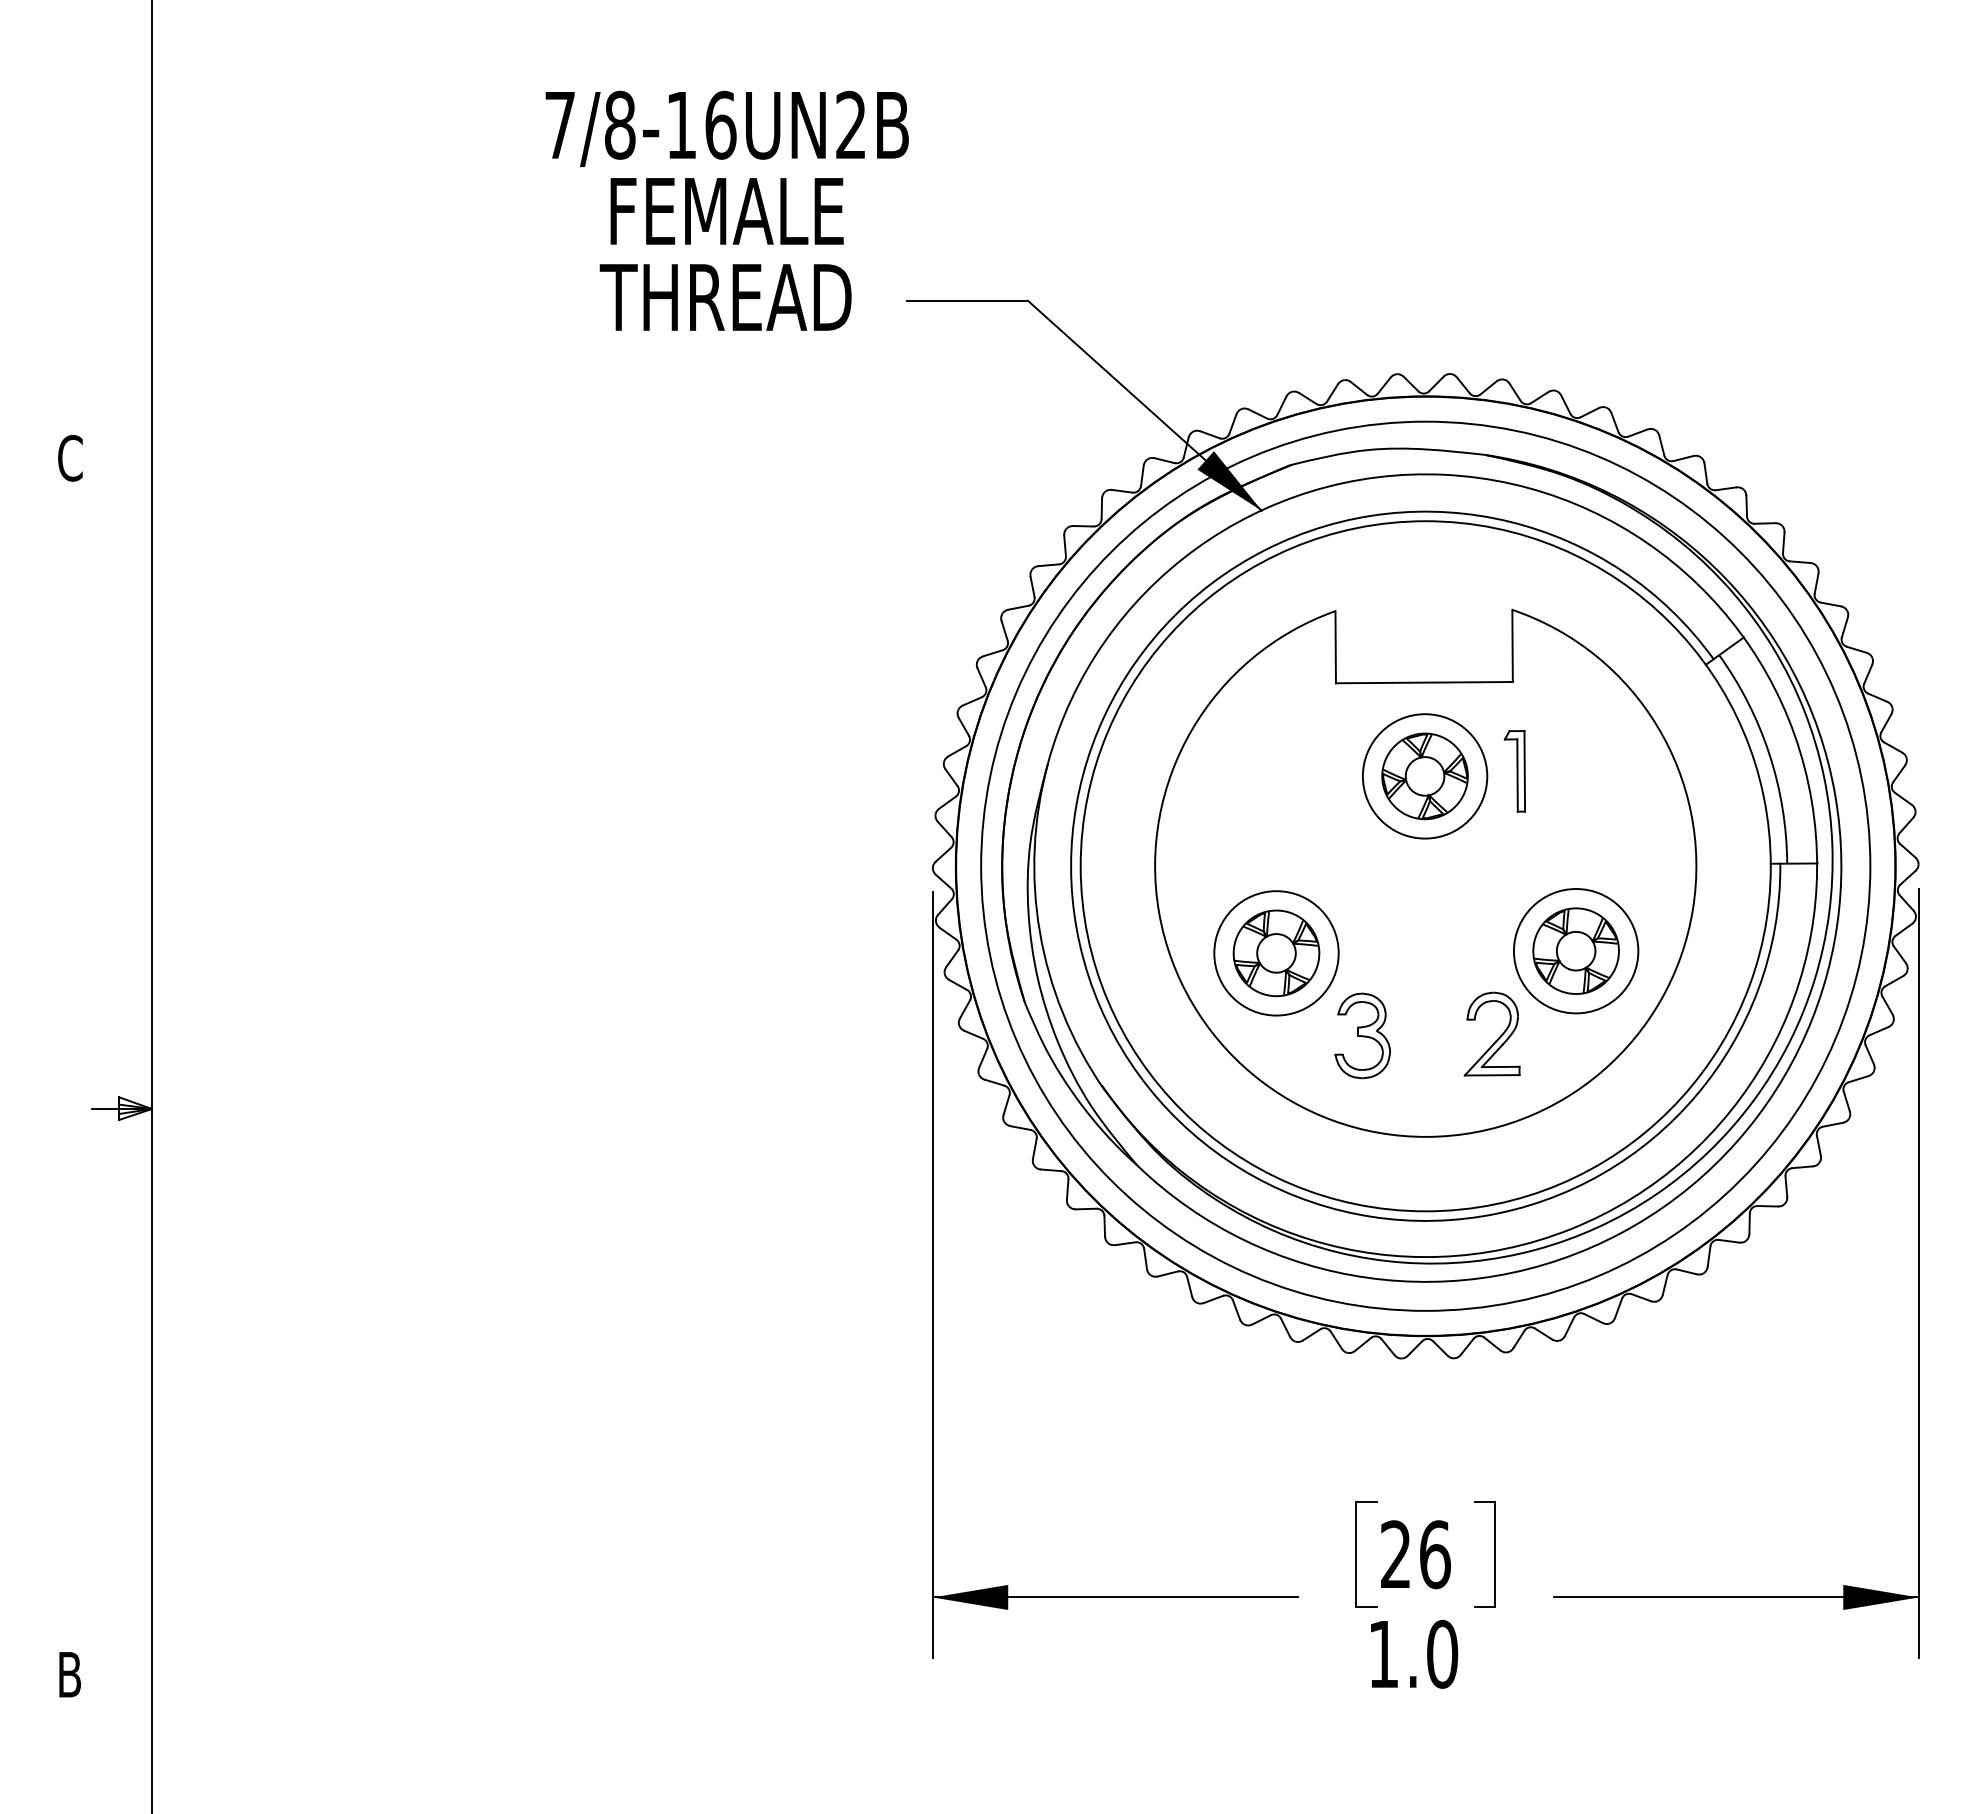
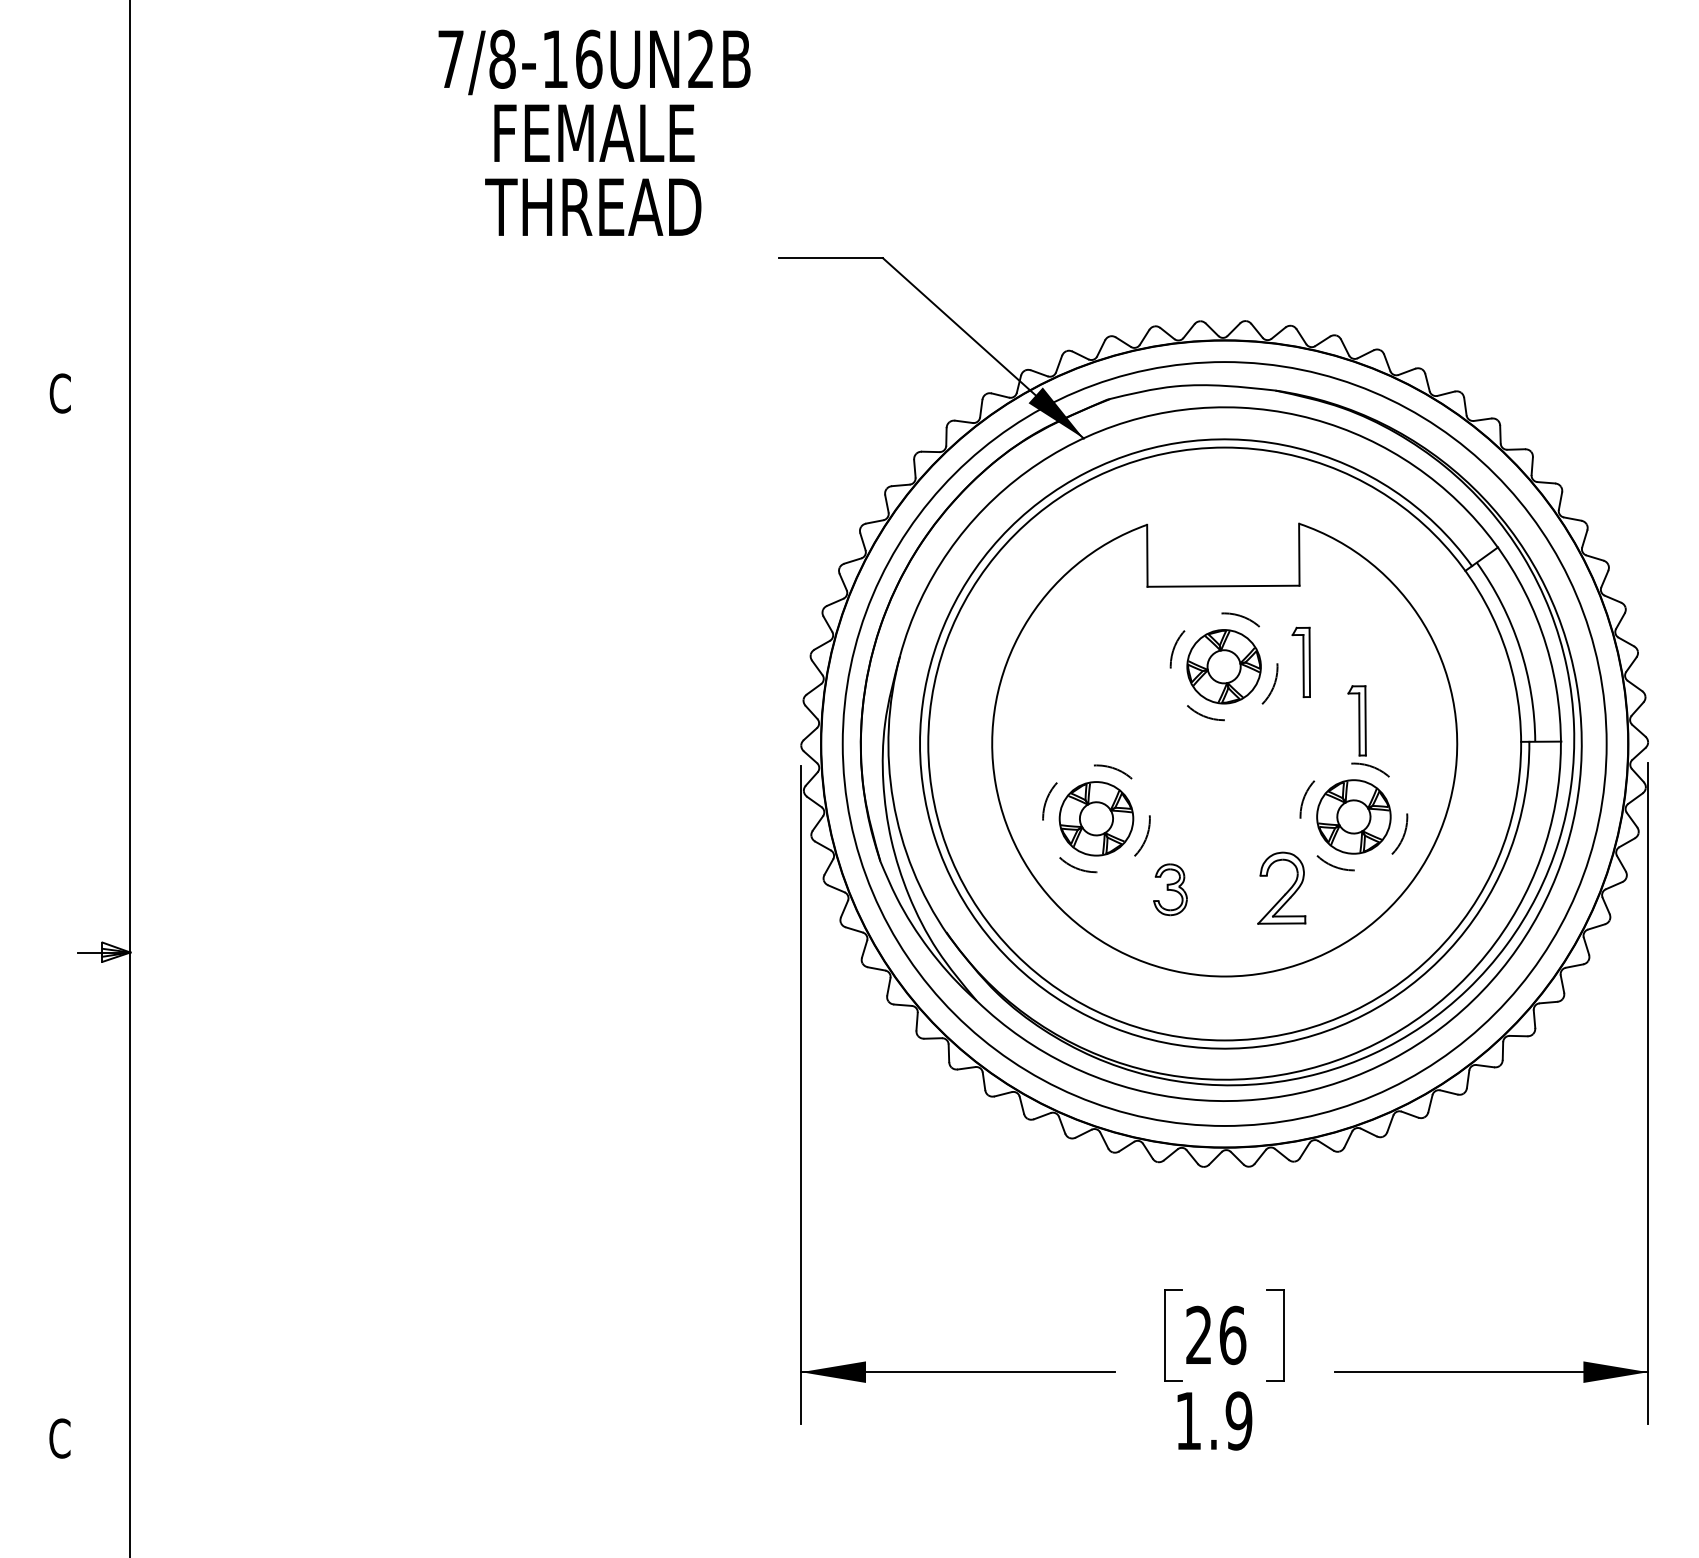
text: (726, 210) -> (593, 132), moved
circle: (1424, 776) -> (1223, 666), solid -> dashed
part: (1579, 839) -> (1356, 721), added
circle: (1575, 951) -> (1353, 817), solid -> dashed
circle: (1276, 953) -> (1096, 818), solid -> dashed
part: (1362, 1035) -> (1170, 889), size x0.7
text: (1442, 1654) -> (1239, 1421), 1.0 -> 1.9
text: (69, 1674) -> (59, 1438), B -> C

